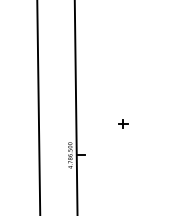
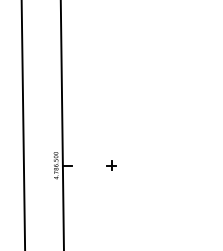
part: (123, 123) -> (111, 165), moved

